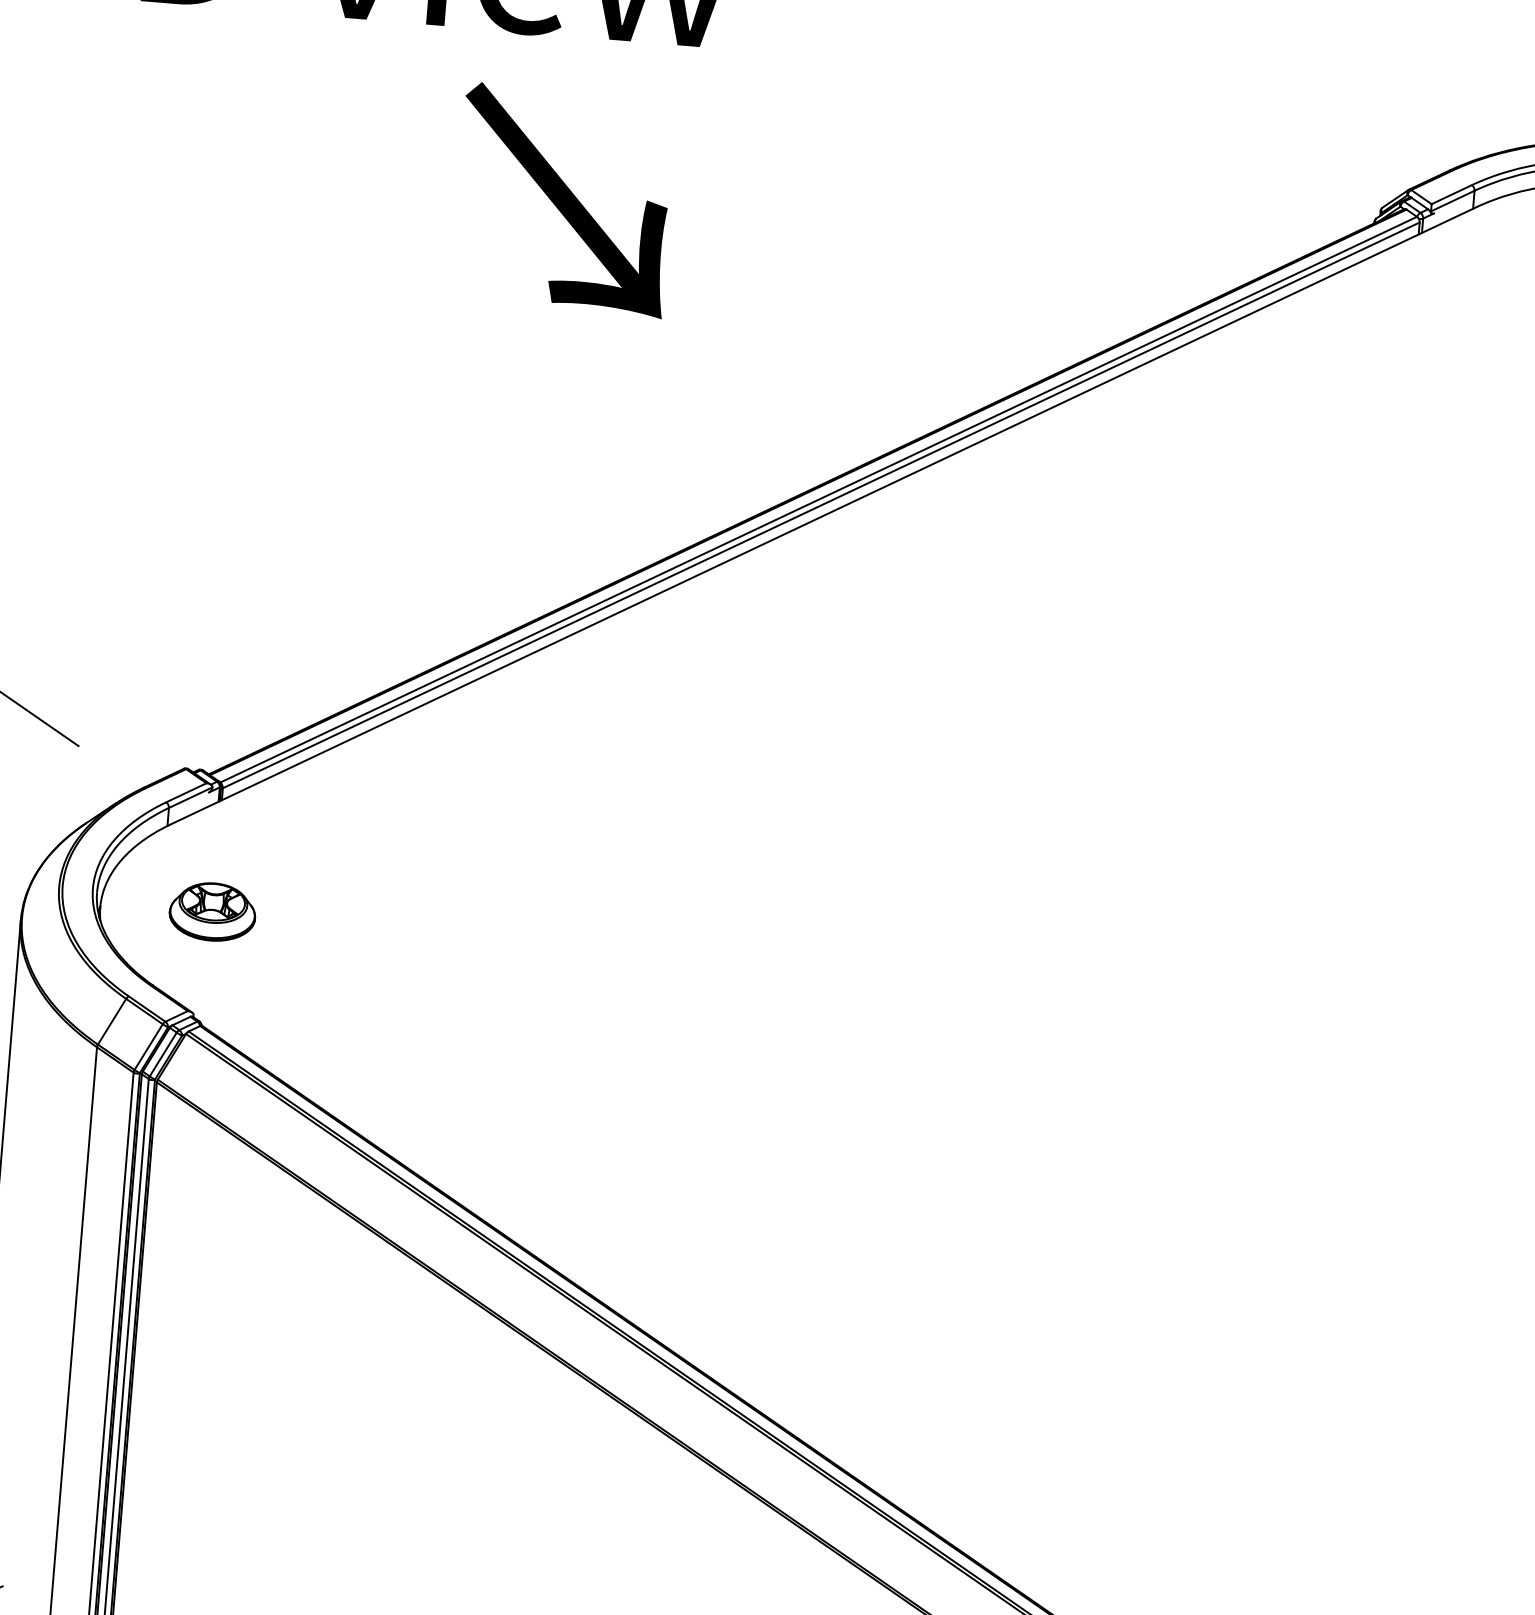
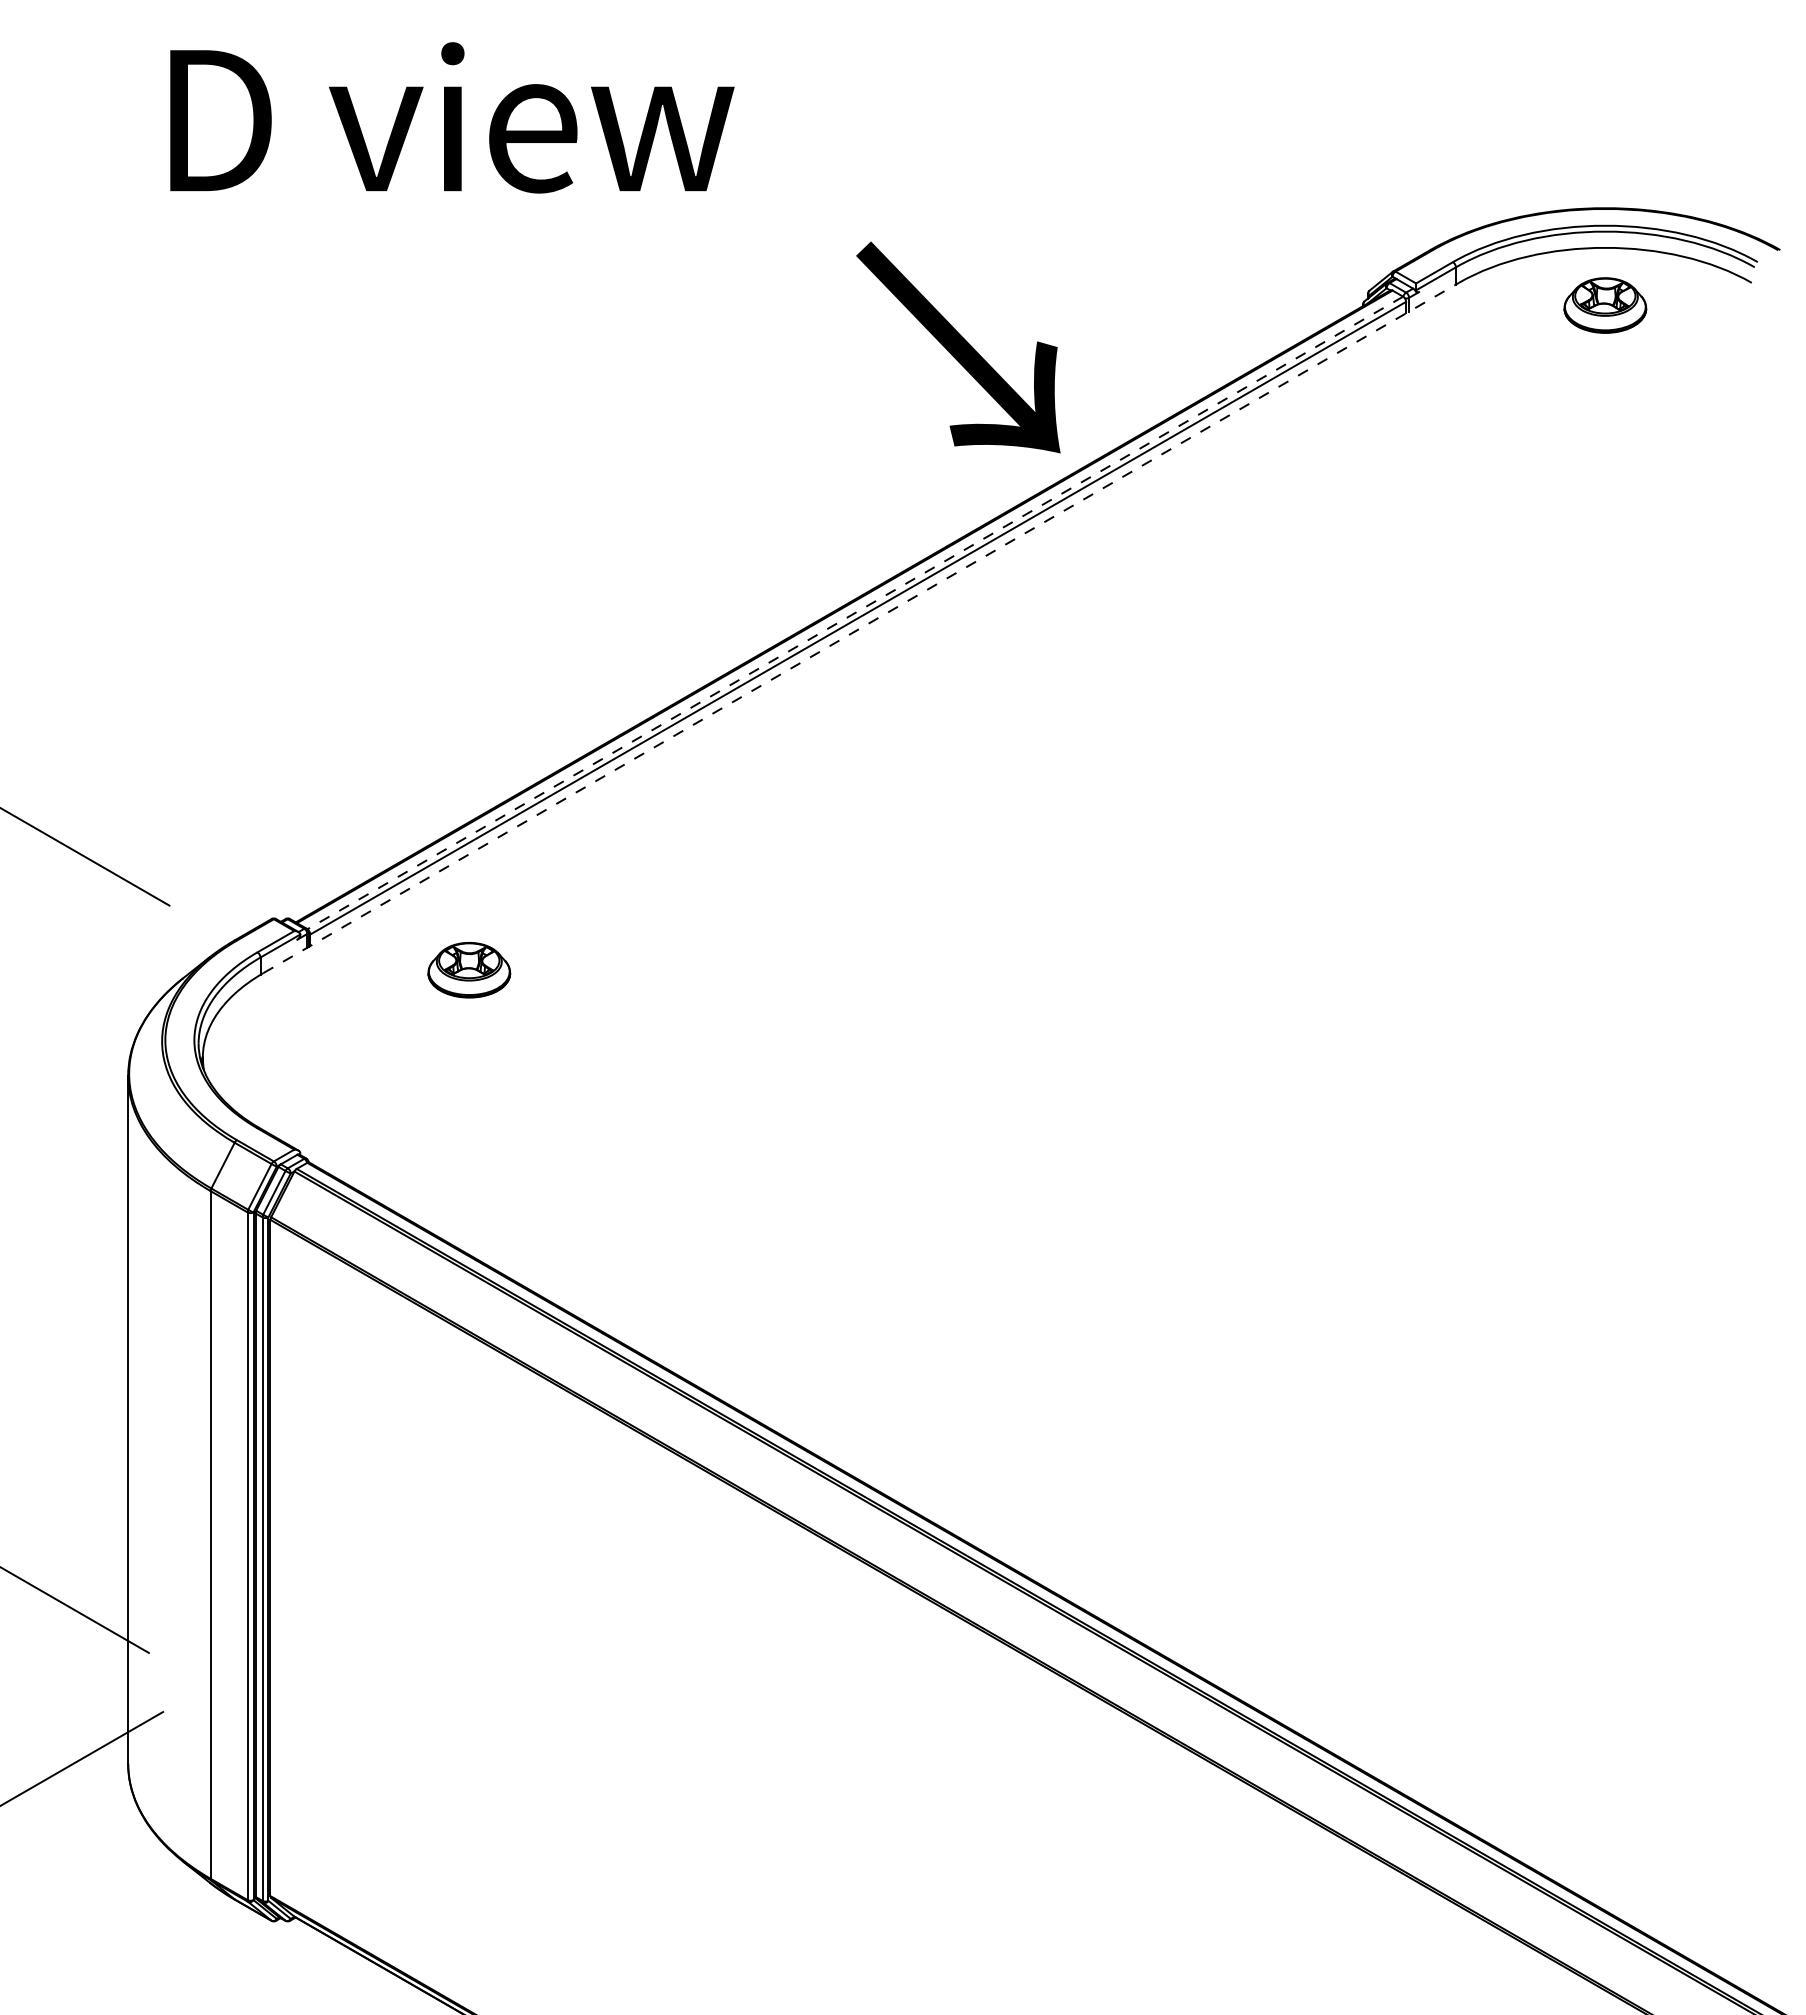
text: (564, 200) -> (958, 347), moved
line: (818, 500) -> (855, 613), solid -> dashed
line: (823, 515) -> (861, 627), solid -> dashed
part: (212, 912) -> (469, 970), moved

